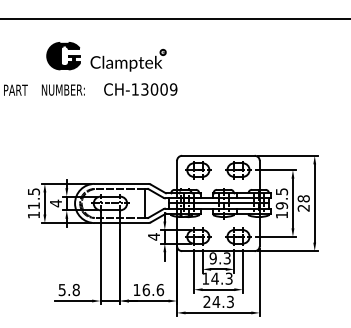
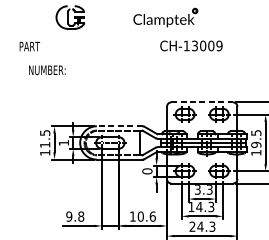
fill: (63, 55) -> (70, 17), removed
part: (128, 60) -> (165, 17), moved
text: (63, 89) -> (47, 69), moved
text: (140, 89) -> (191, 45), moved
line: (218, 155) -> (202, 102), solid -> dashed
line: (121, 183) -> (119, 125), solid -> dashed
text: (55, 203) -> (63, 142), 4 -> 1
text: (153, 236) -> (146, 171), 4 -> 0
text: (212, 258) -> (197, 189), 9.3 -> 3.3
text: (61, 289) -> (68, 216), 5.8 -> 9.8
text: (145, 289) -> (140, 216), 16.6 -> 10.6

